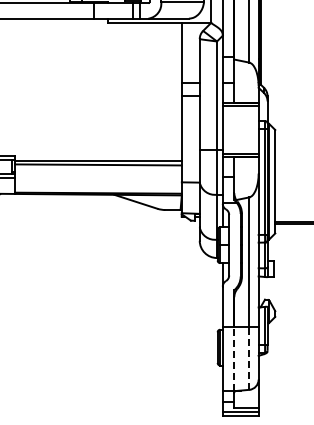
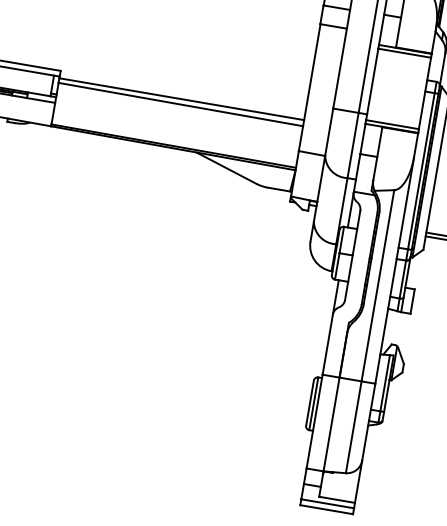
line: (249, 358) -> (354, 427), dashed -> solid
line: (234, 359) -> (331, 424), dashed -> solid

